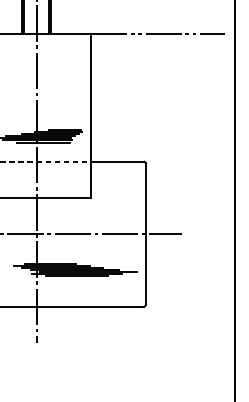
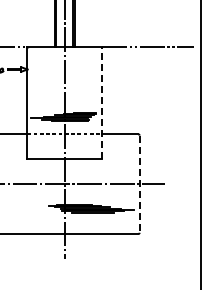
line: (91, 115) -> (102, 102), solid -> dashed
line: (145, 234) -> (139, 184), solid -> dashed

